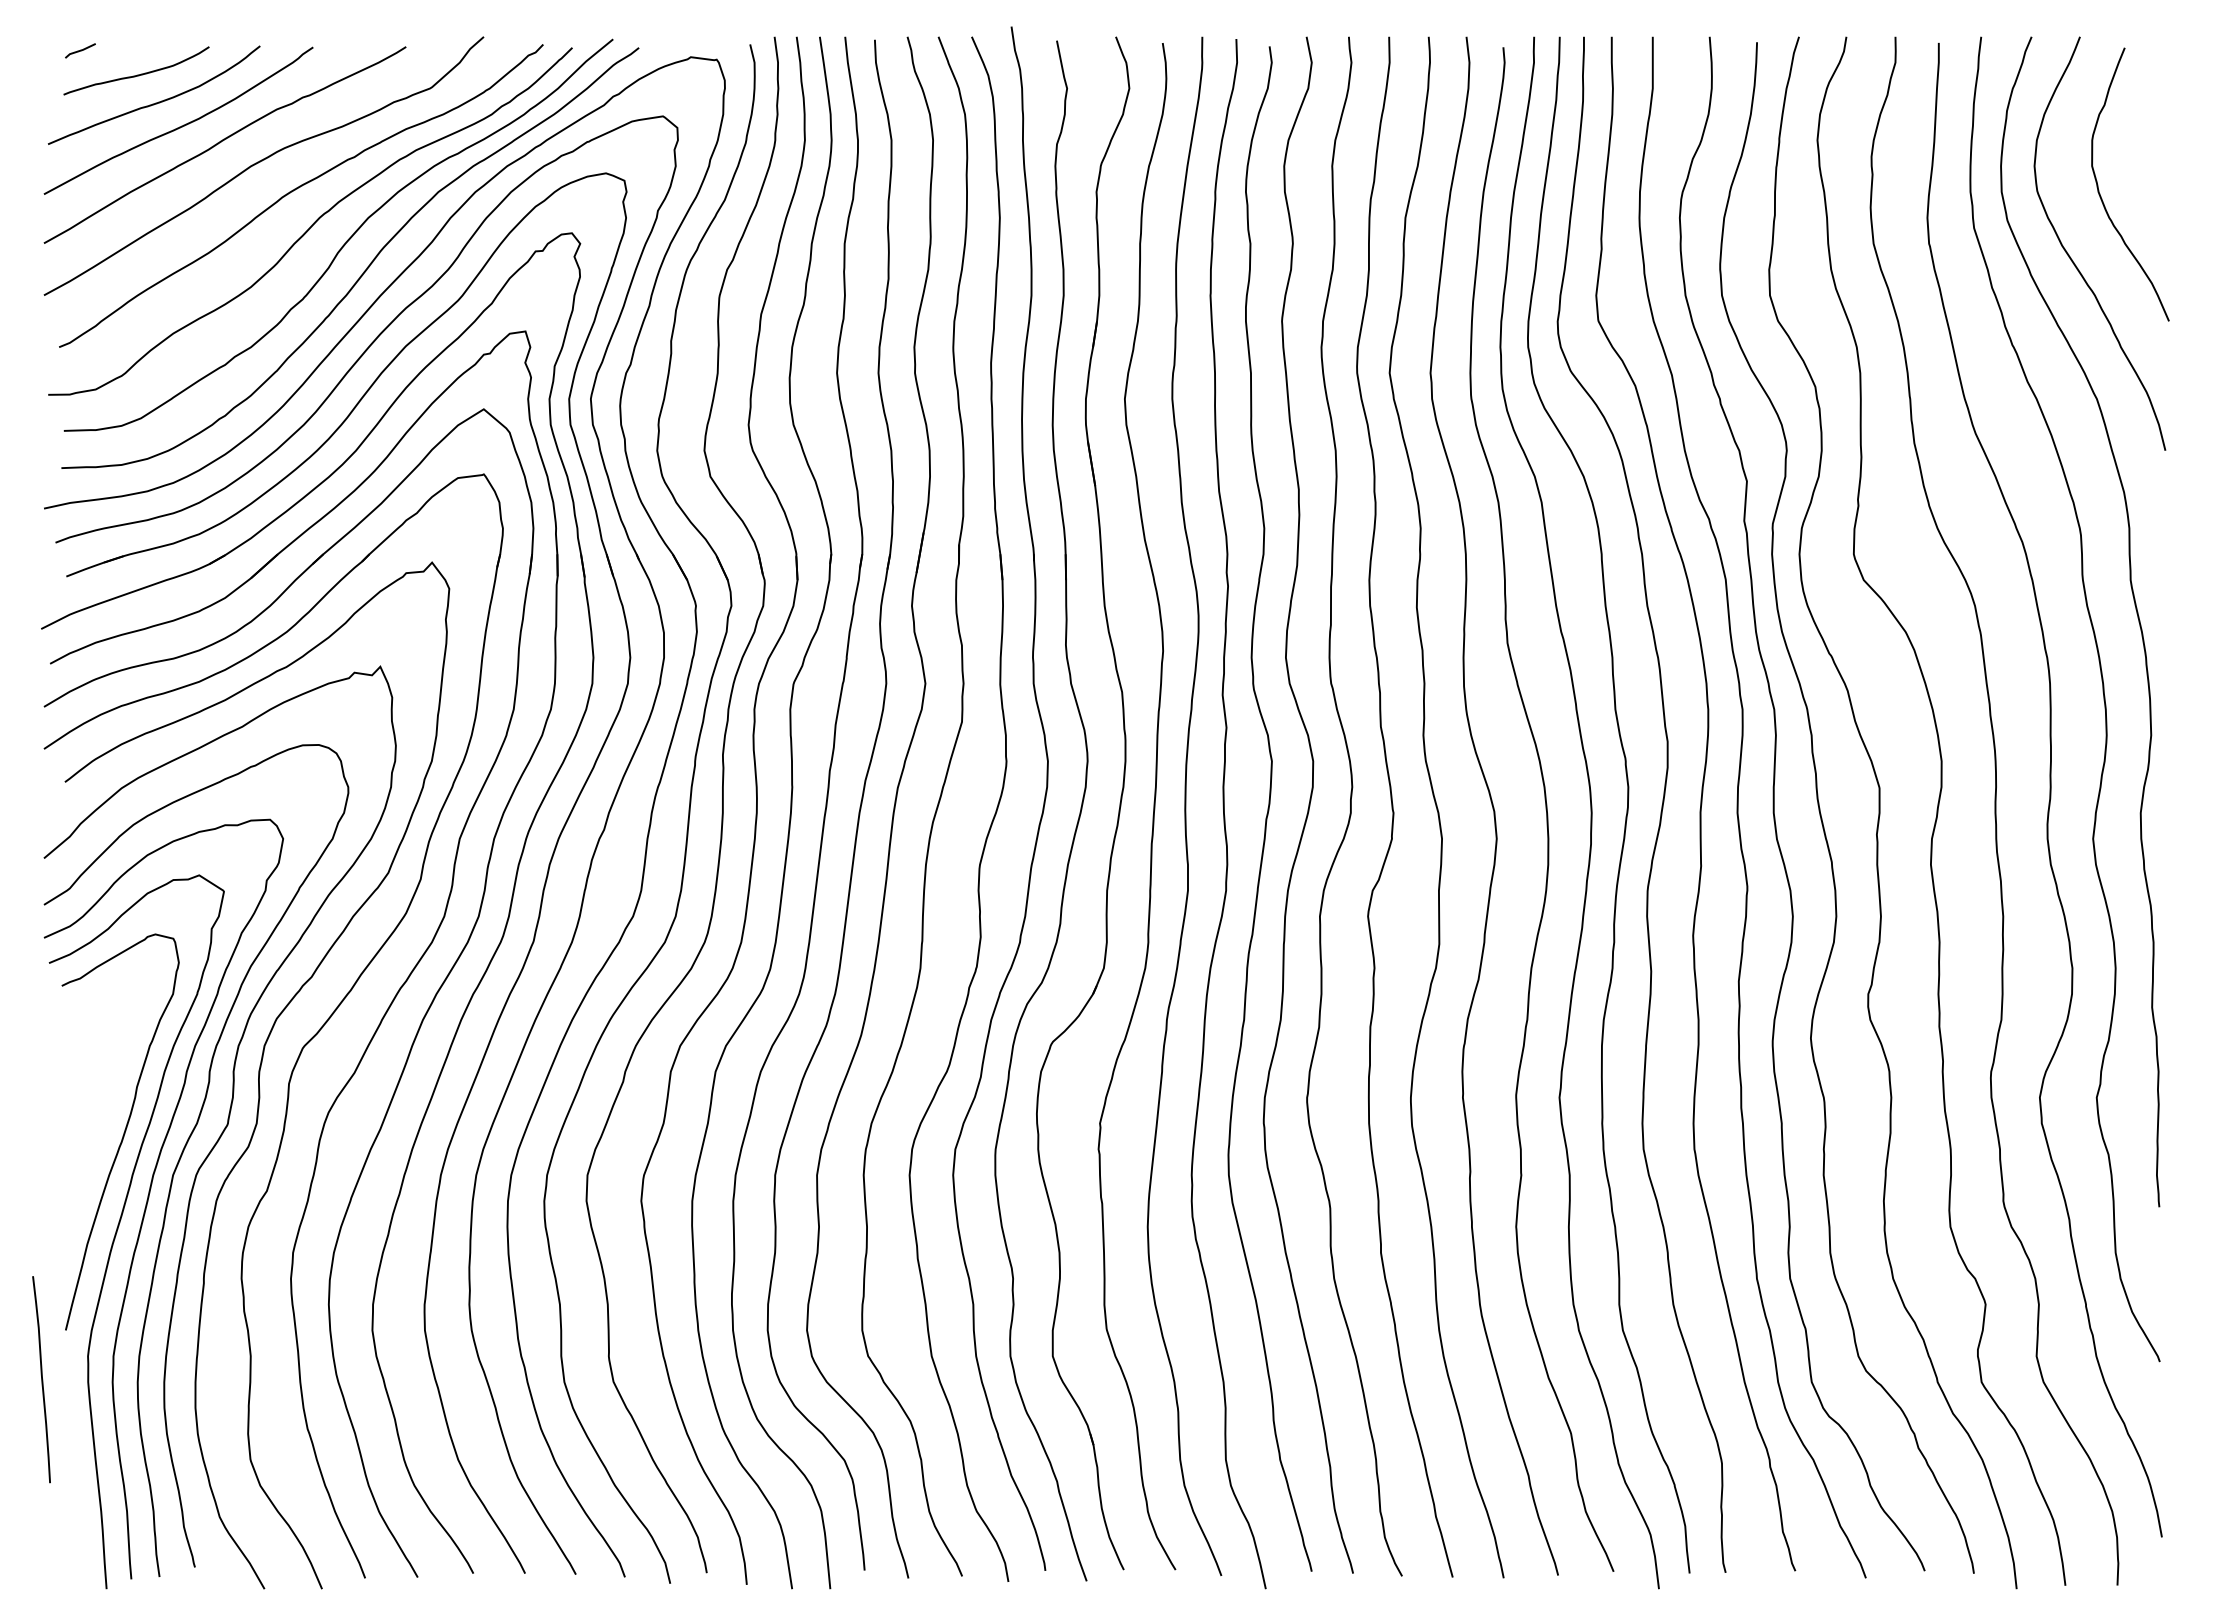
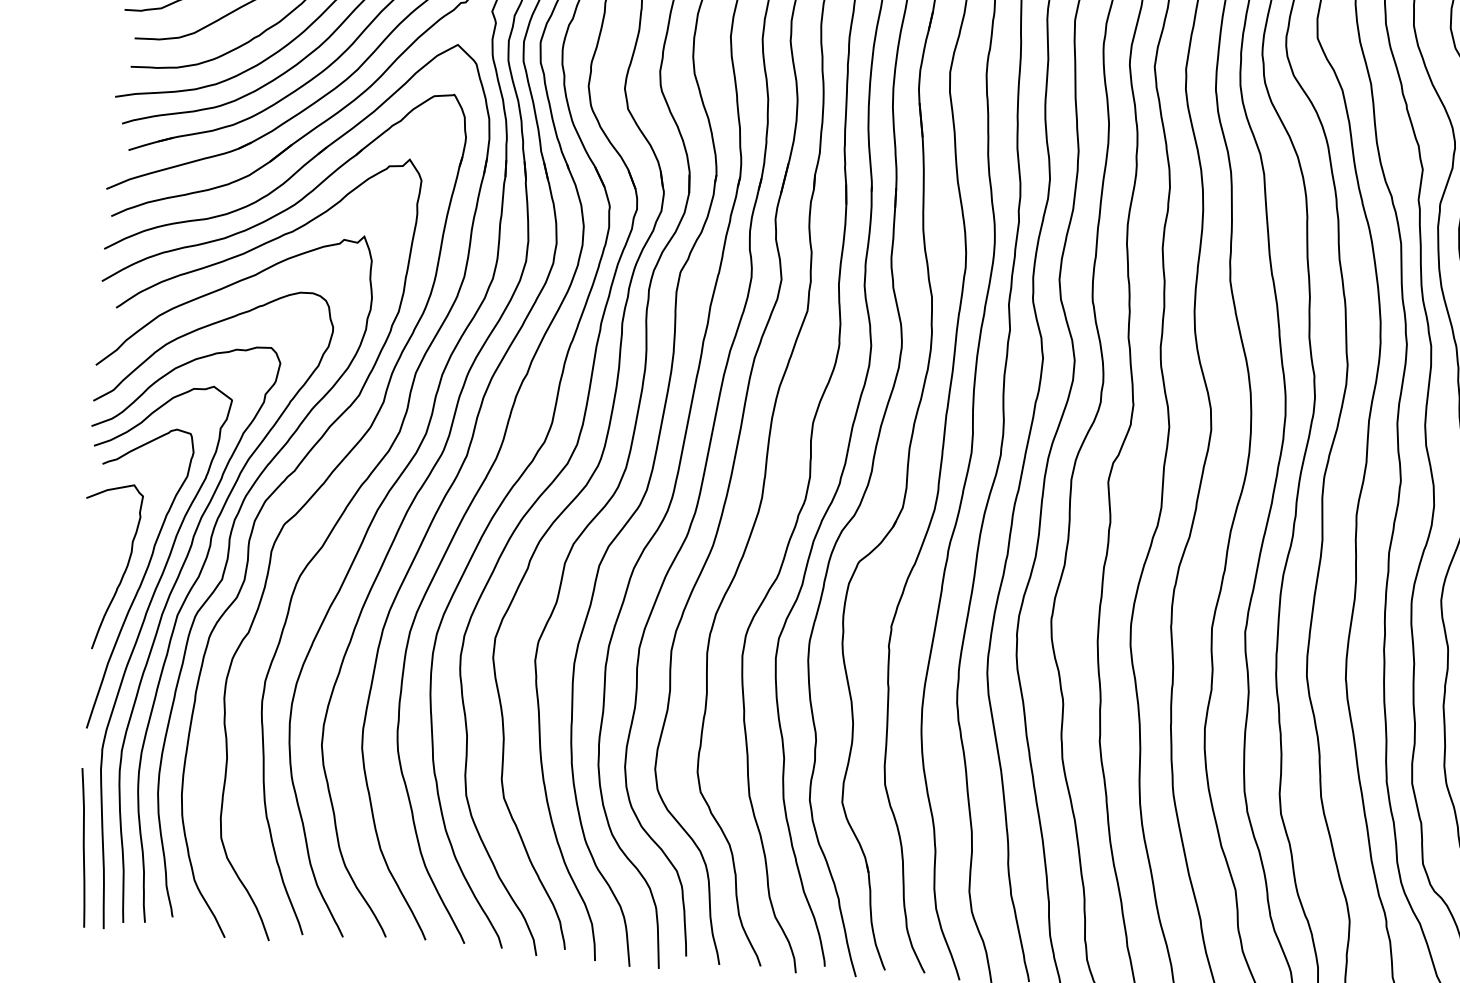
curve: (99, 1124) -> (123, 572), added
curve: (41, 1379) -> (83, 847), moved

